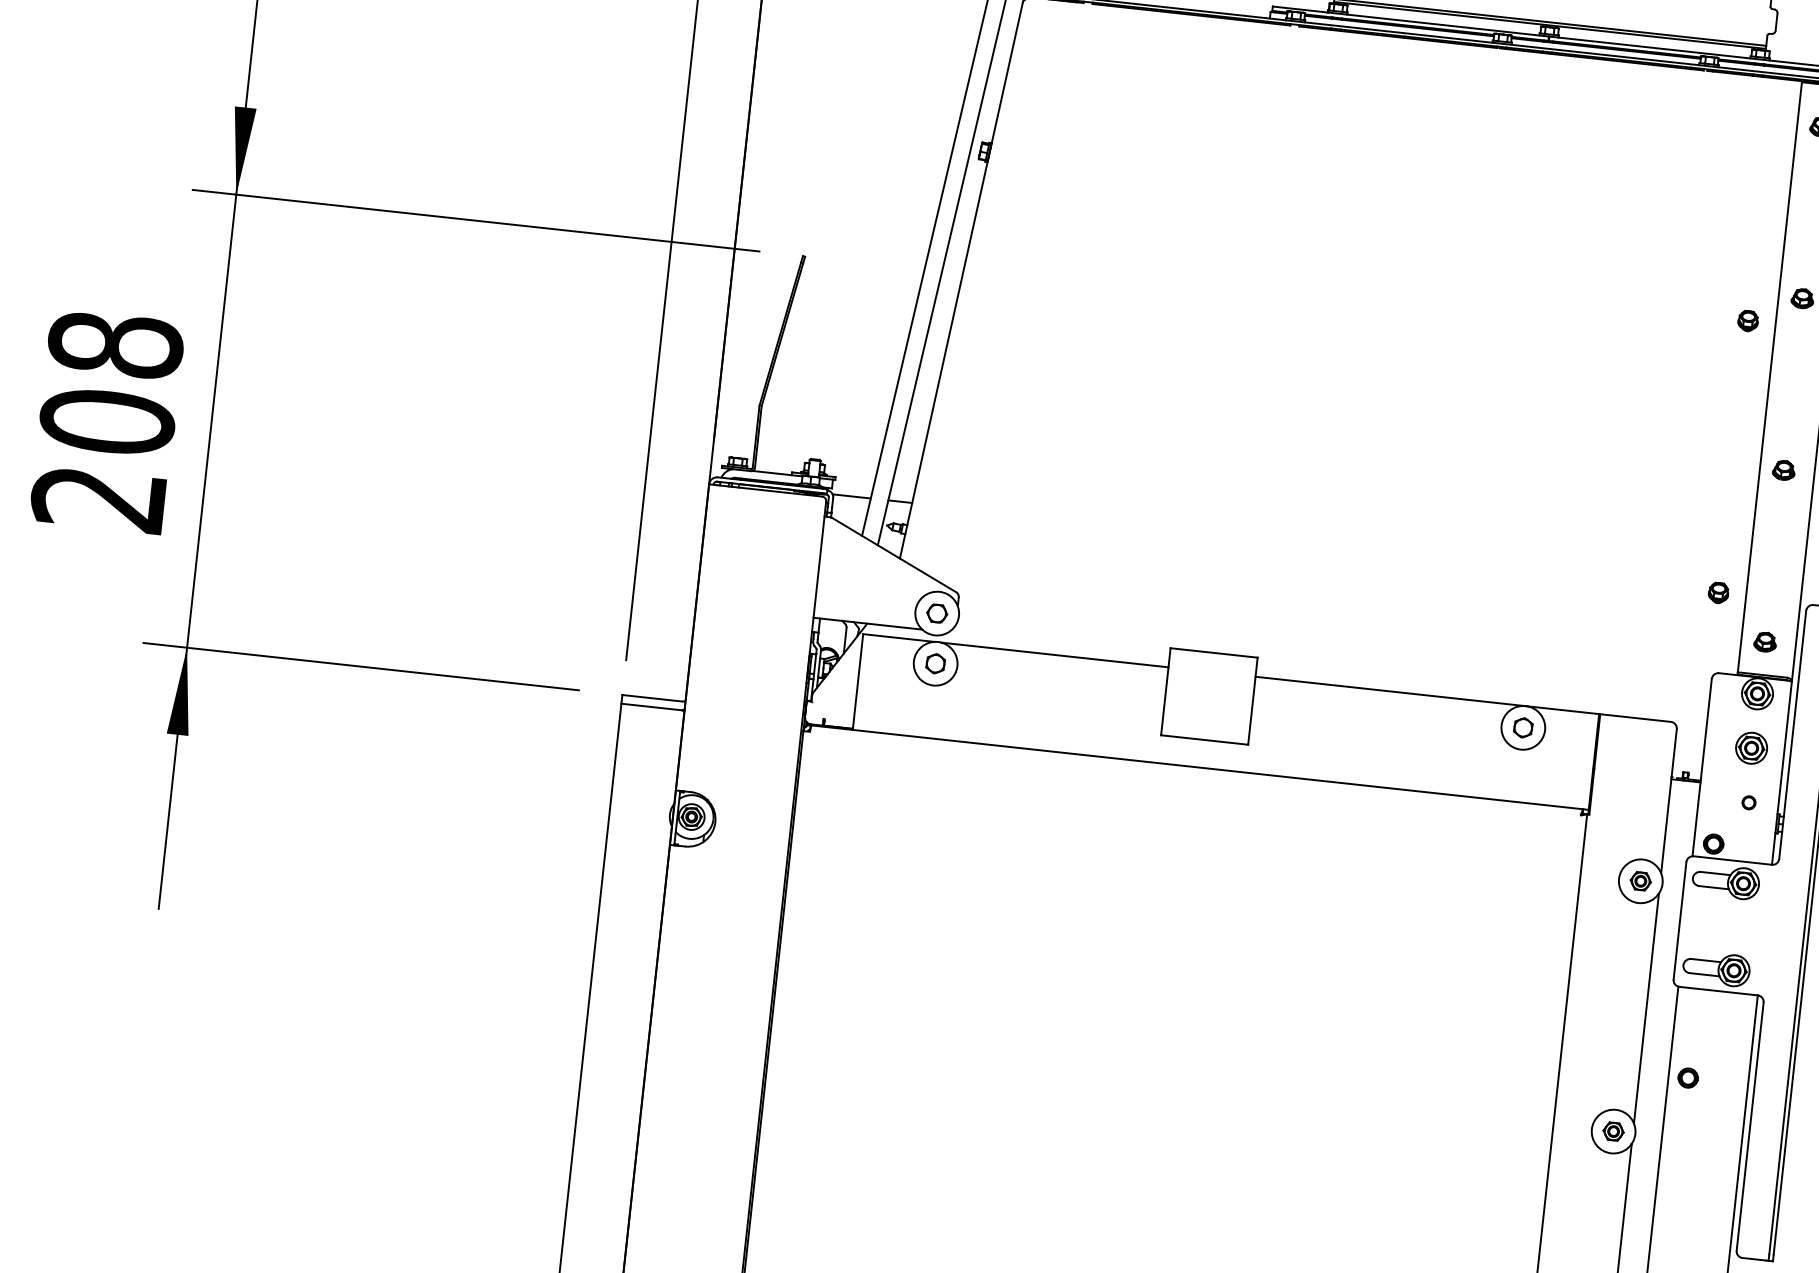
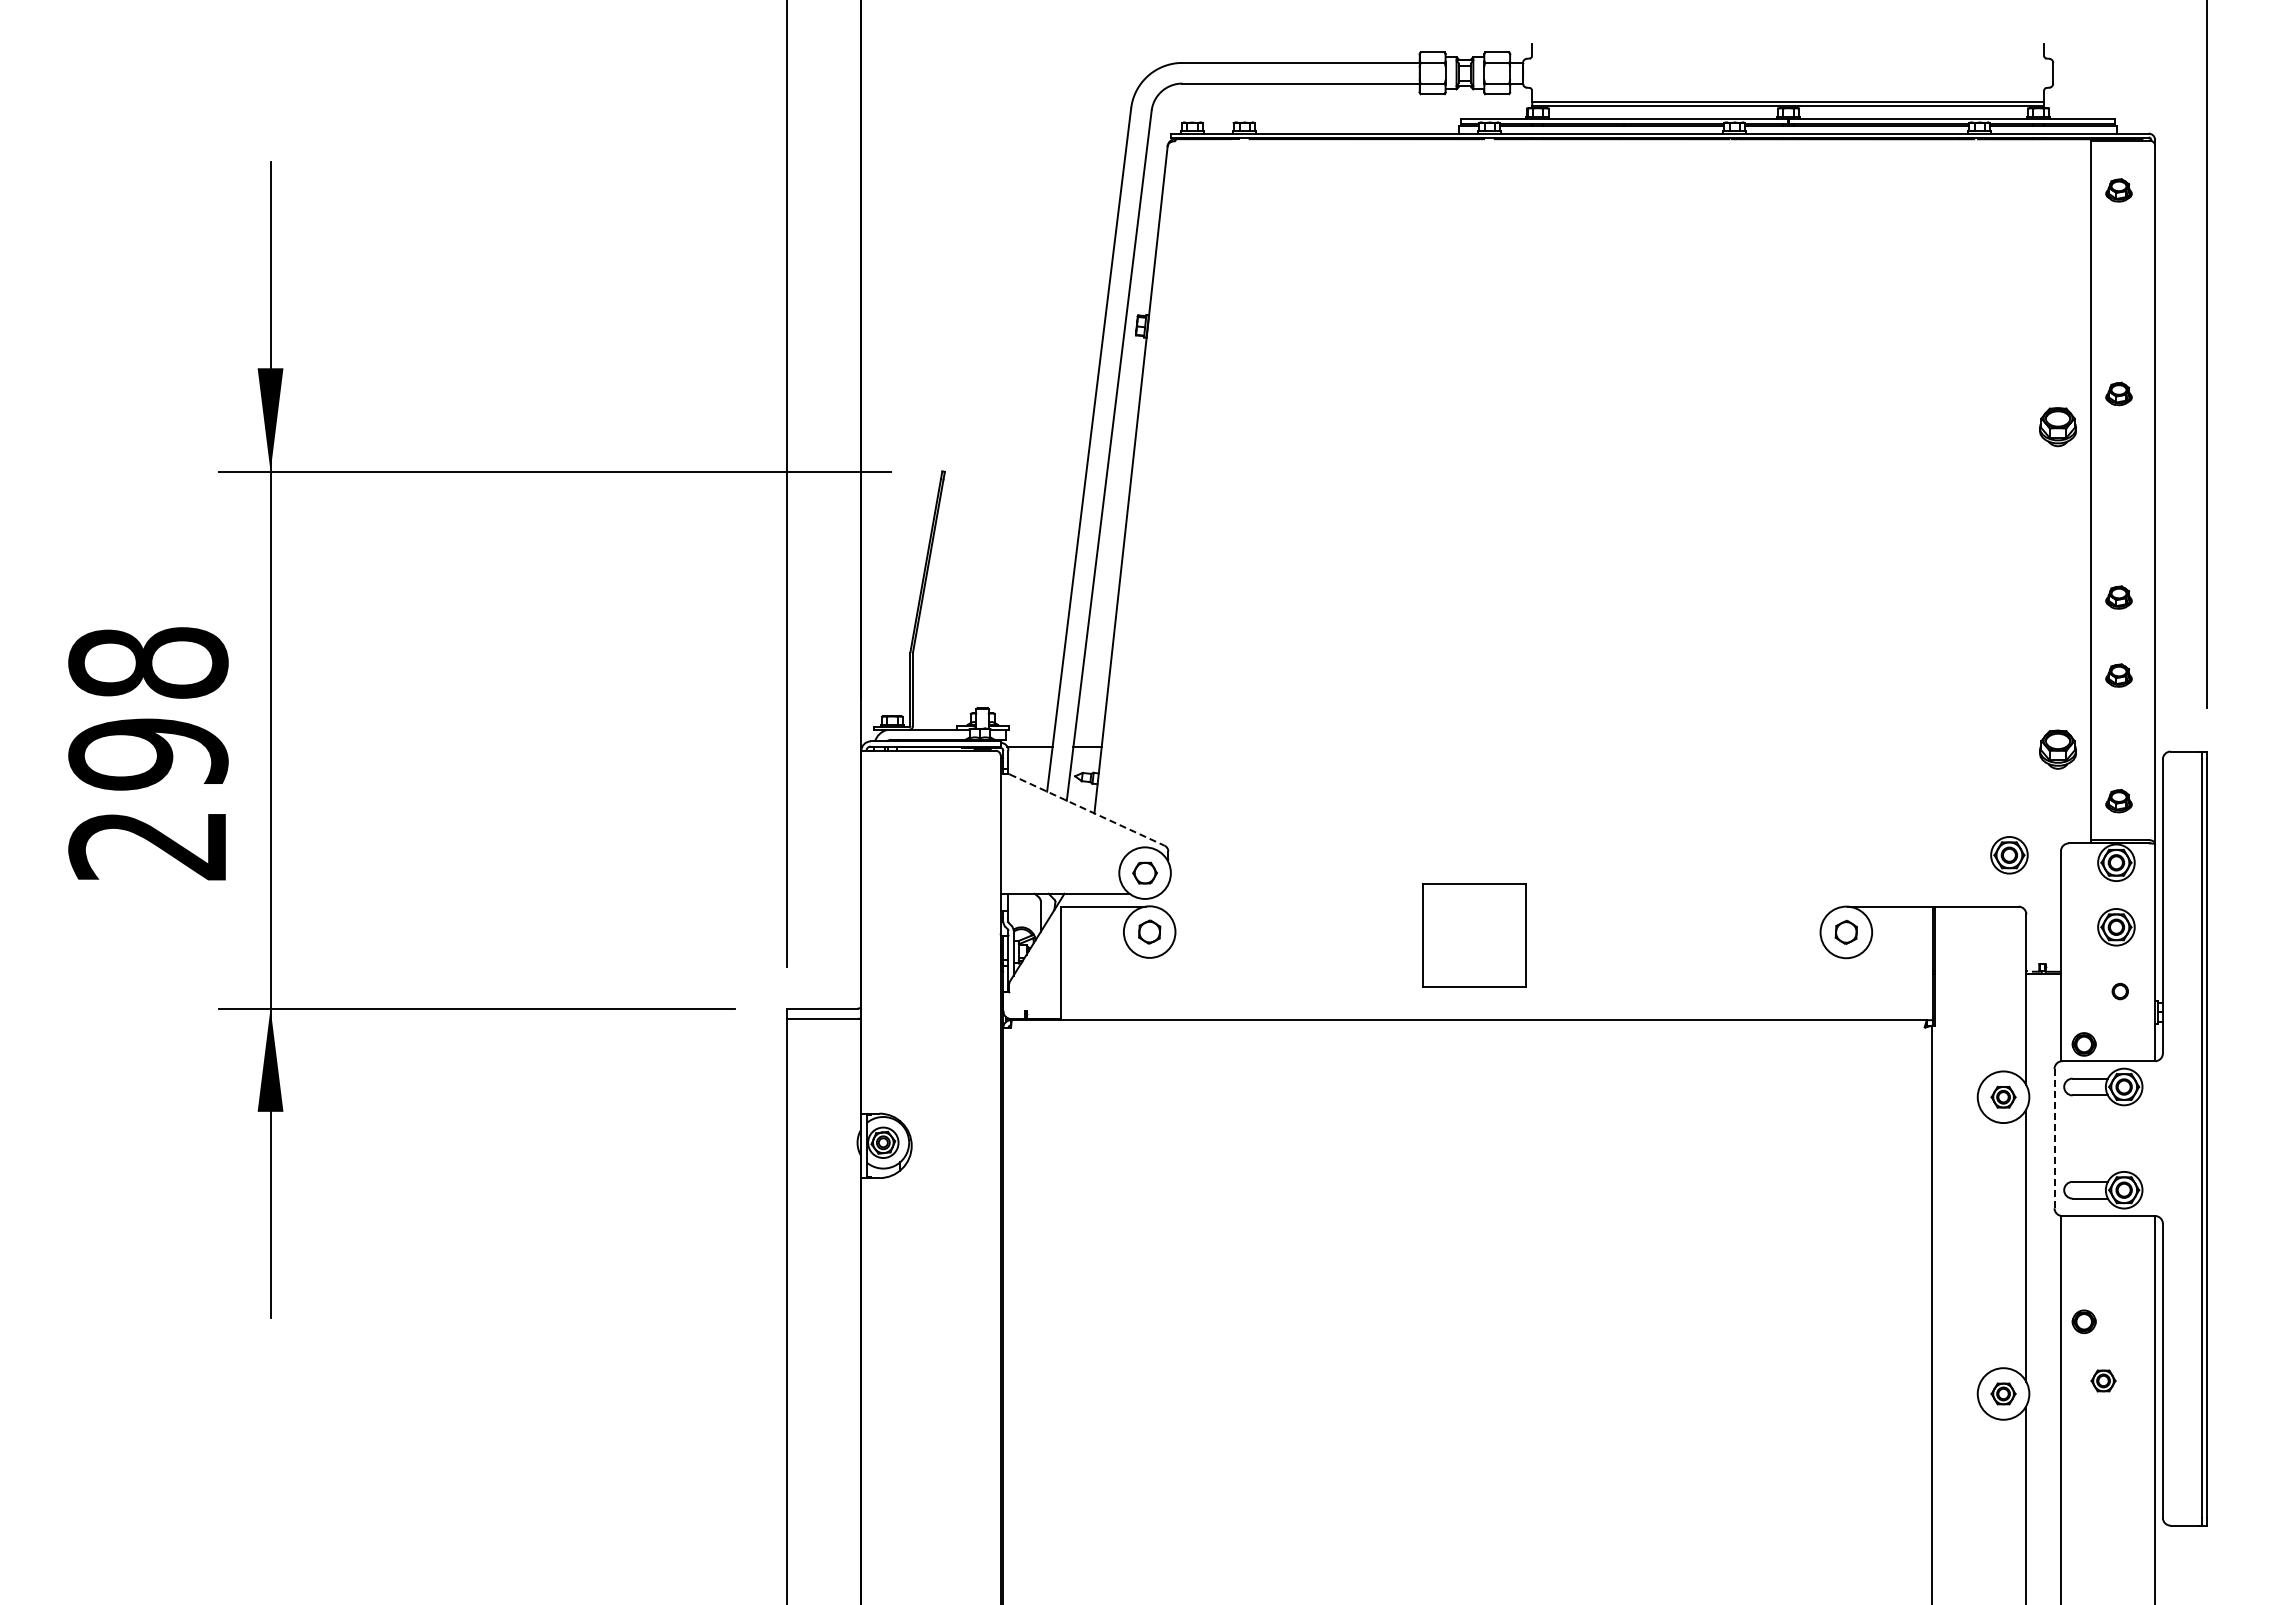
part: (1747, 321) -> (2057, 427), size x1.6
text: (107, 422) -> (148, 754), 208 -> 298
part: (1776, 536) -> (2118, 675), added
line: (894, 555) -> (1087, 810), solid -> dashed
part: (1718, 592) -> (2057, 749), size x1.6
line: (1054, 654) -> (1287, 906), removed
part: (1667, 677) -> (2009, 855), added
line: (1390, 691) -> (1685, 906), removed
line: (1680, 920) -> (2054, 1138), solid -> dashed
part: (1699, 1129) -> (2103, 1380), added

